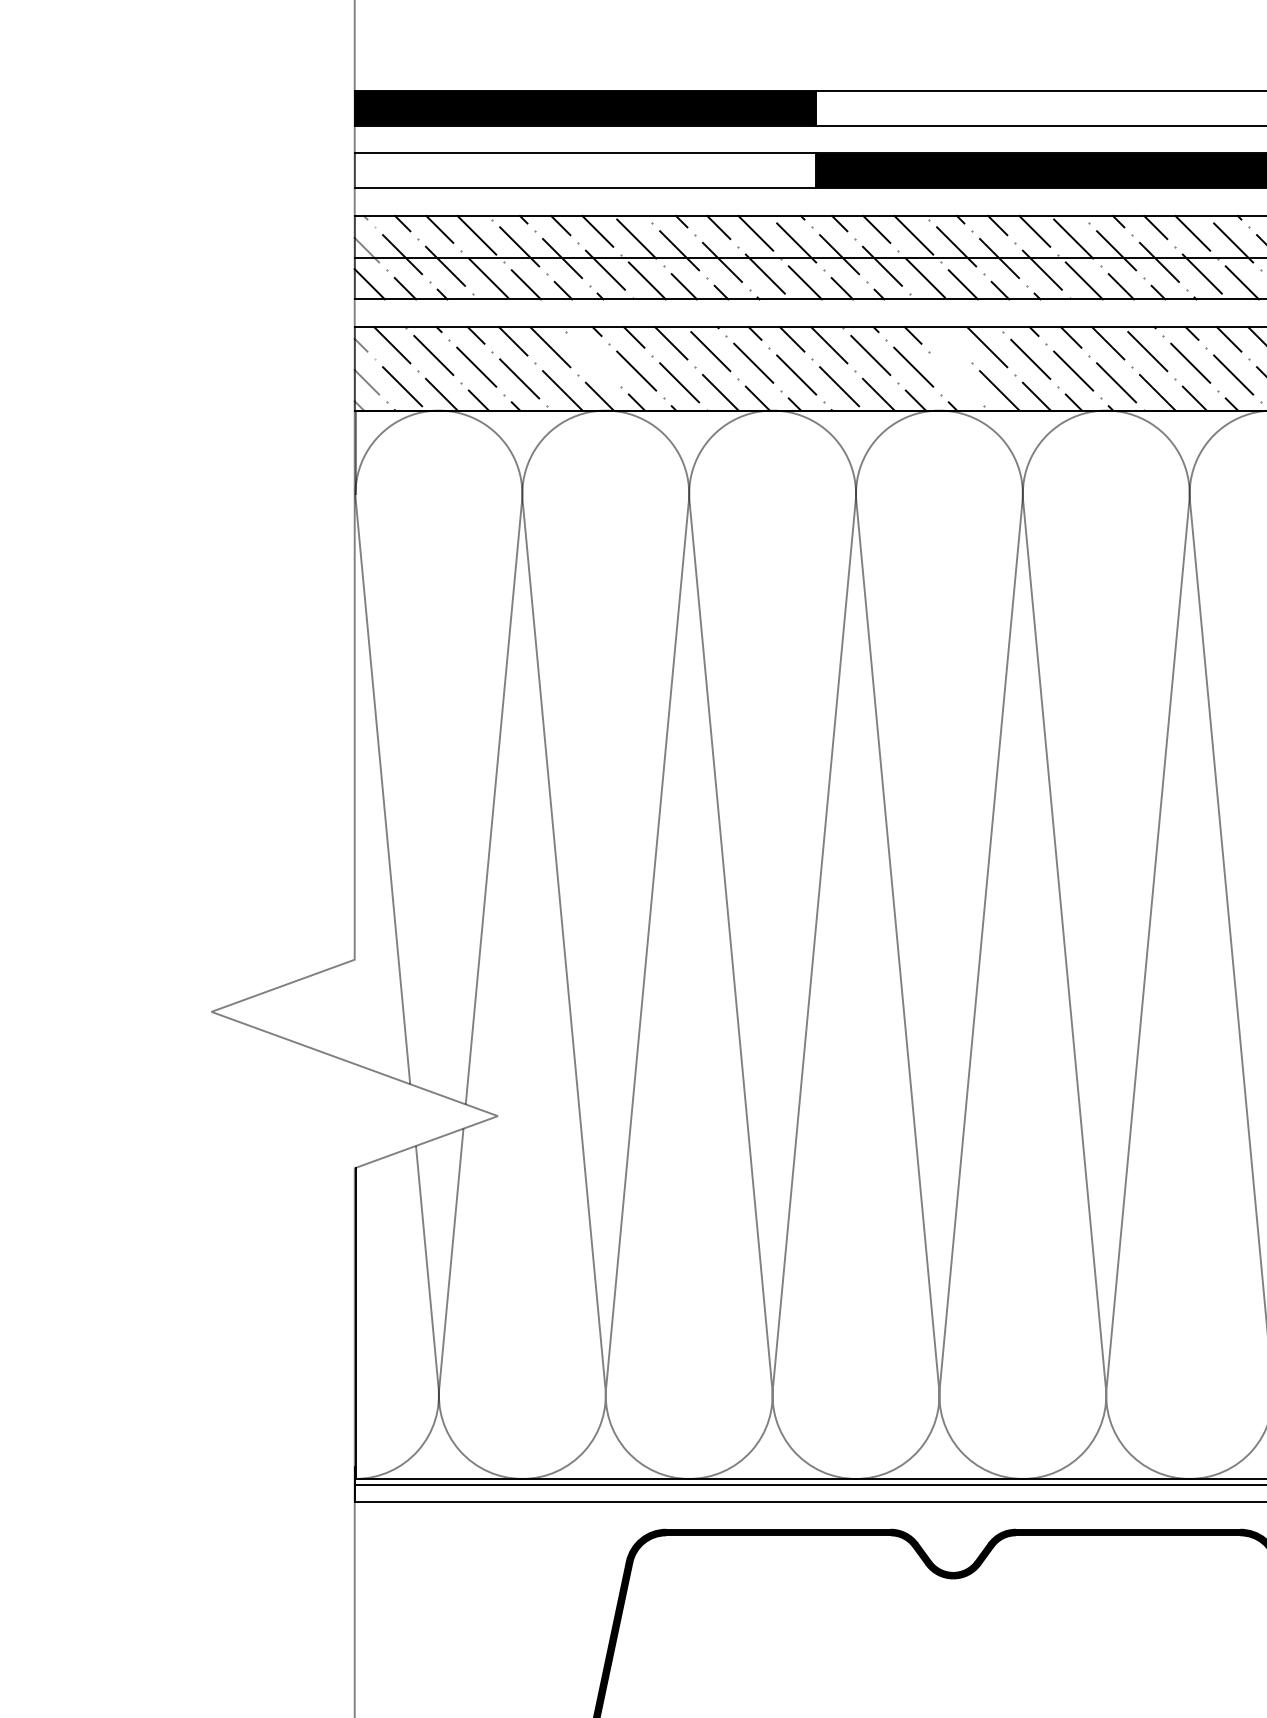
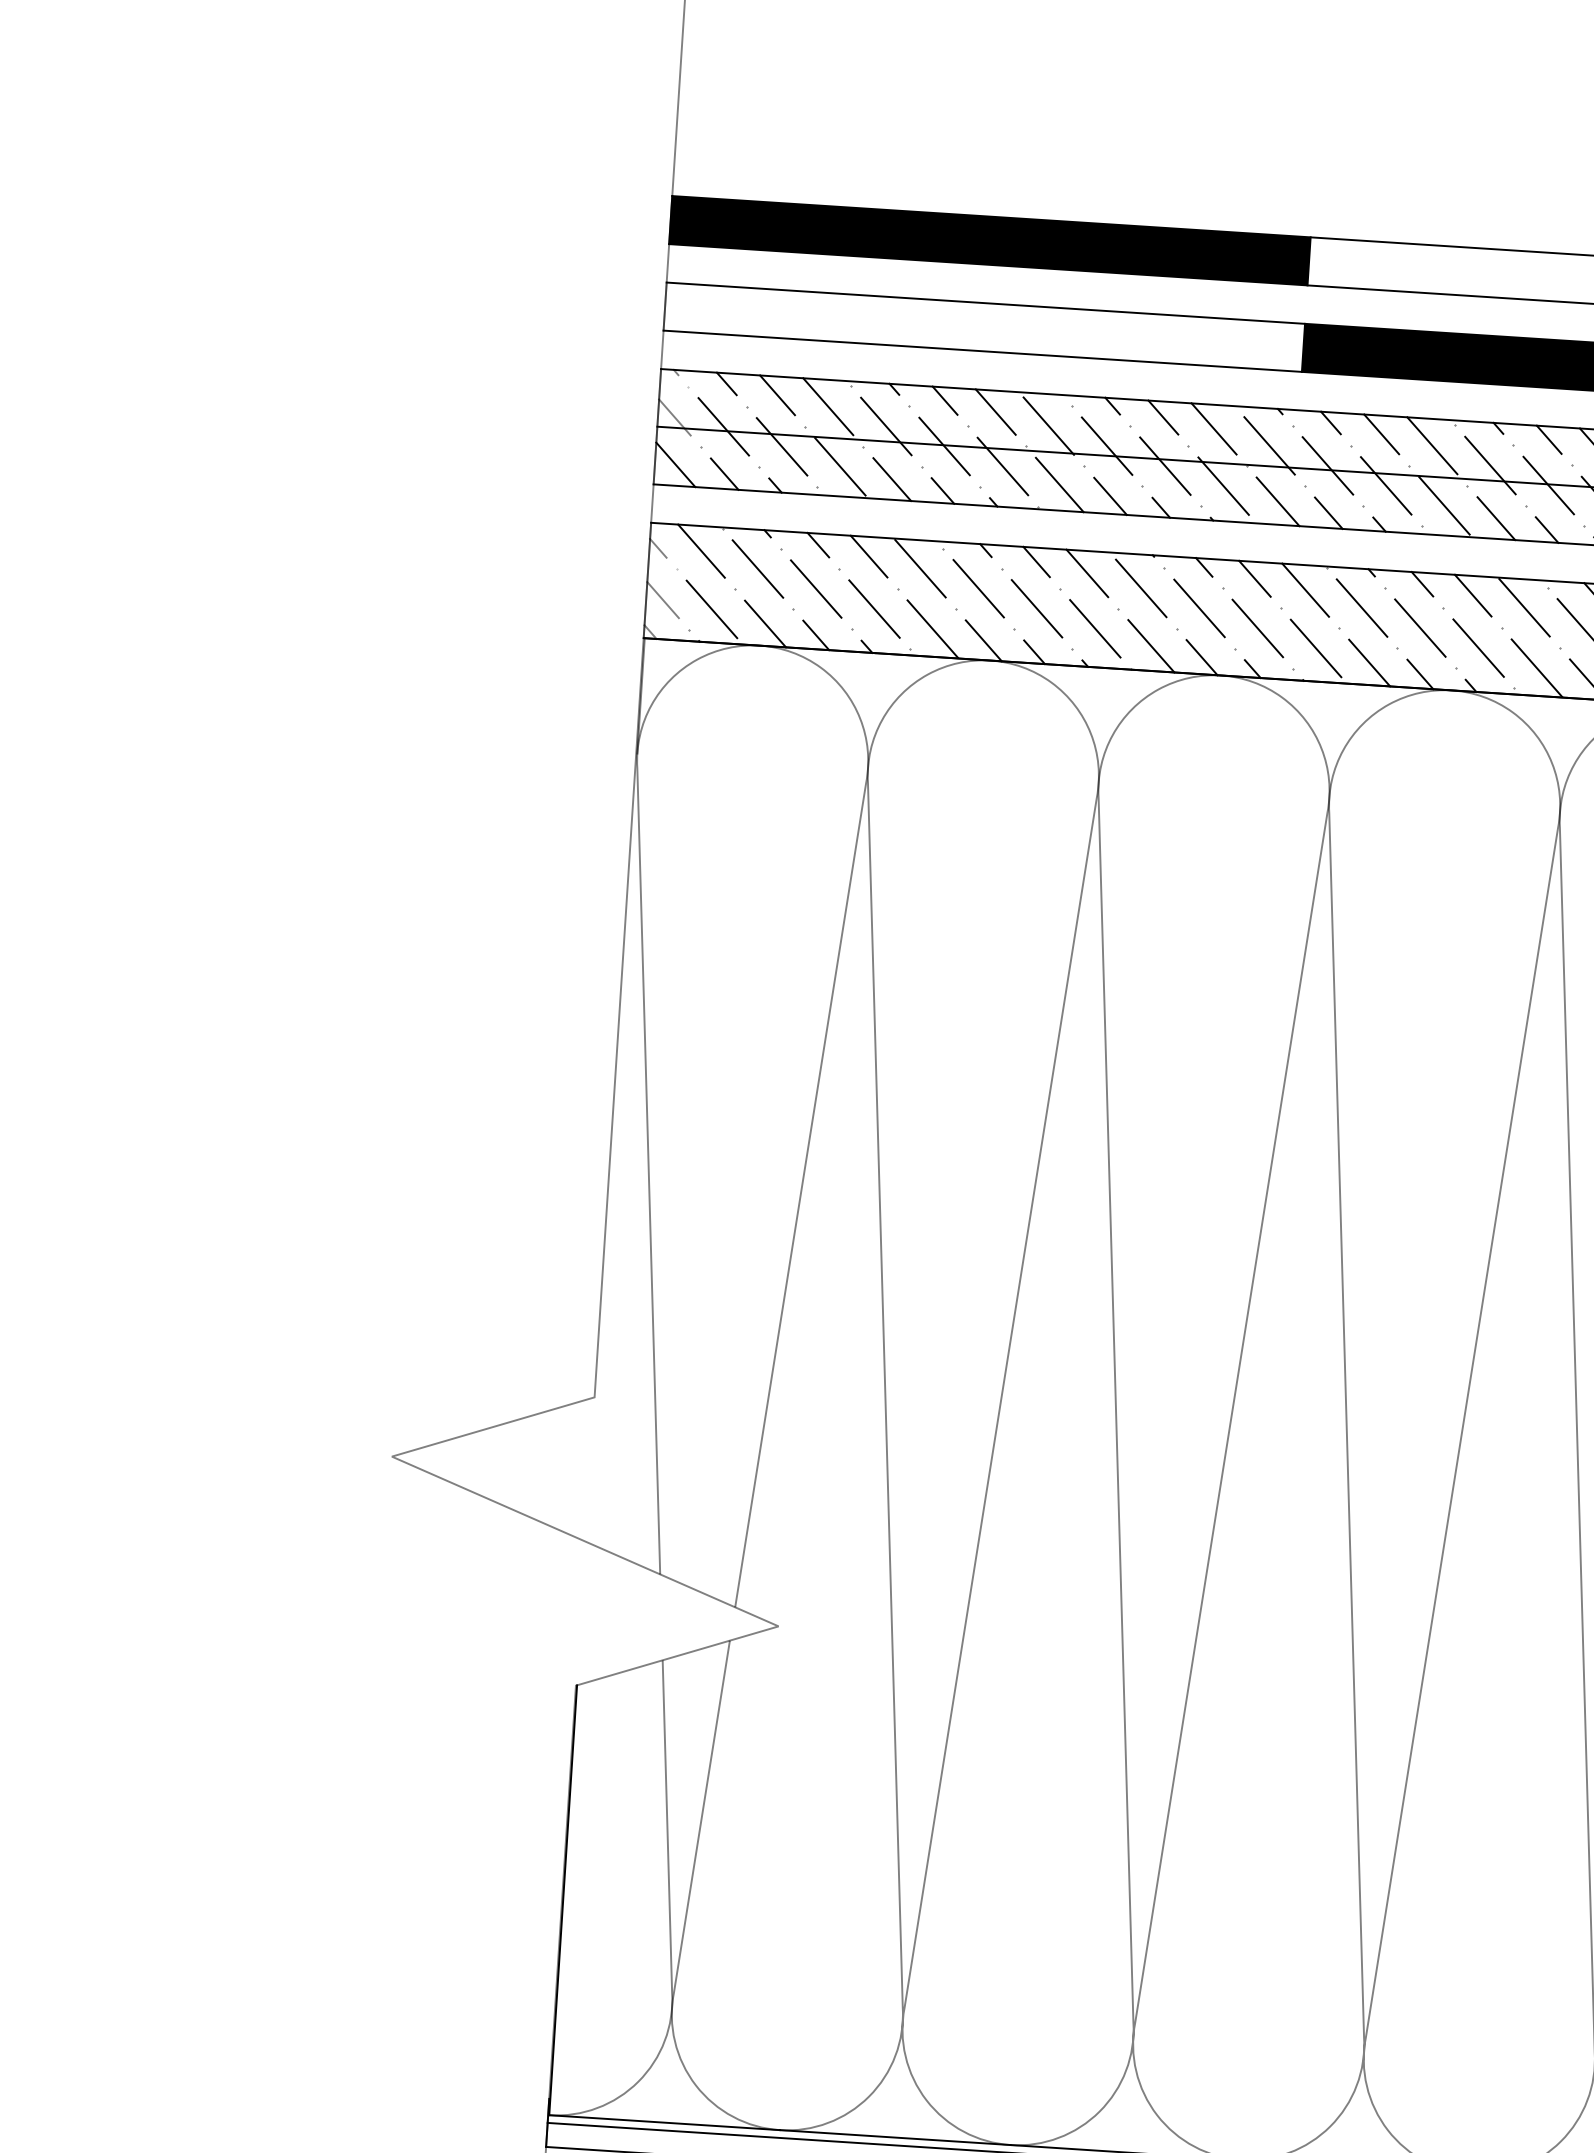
line: (950, 341) -> (1473, 595), added
line: (593, 358) -> (978, 587), added
line: (956, 378) -> (1478, 647), added

